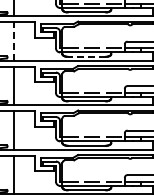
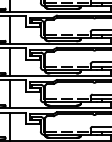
line: (13, 40) -> (10, 29), dashed -> solid
line: (86, 56) -> (62, 40), dashed -> solid

